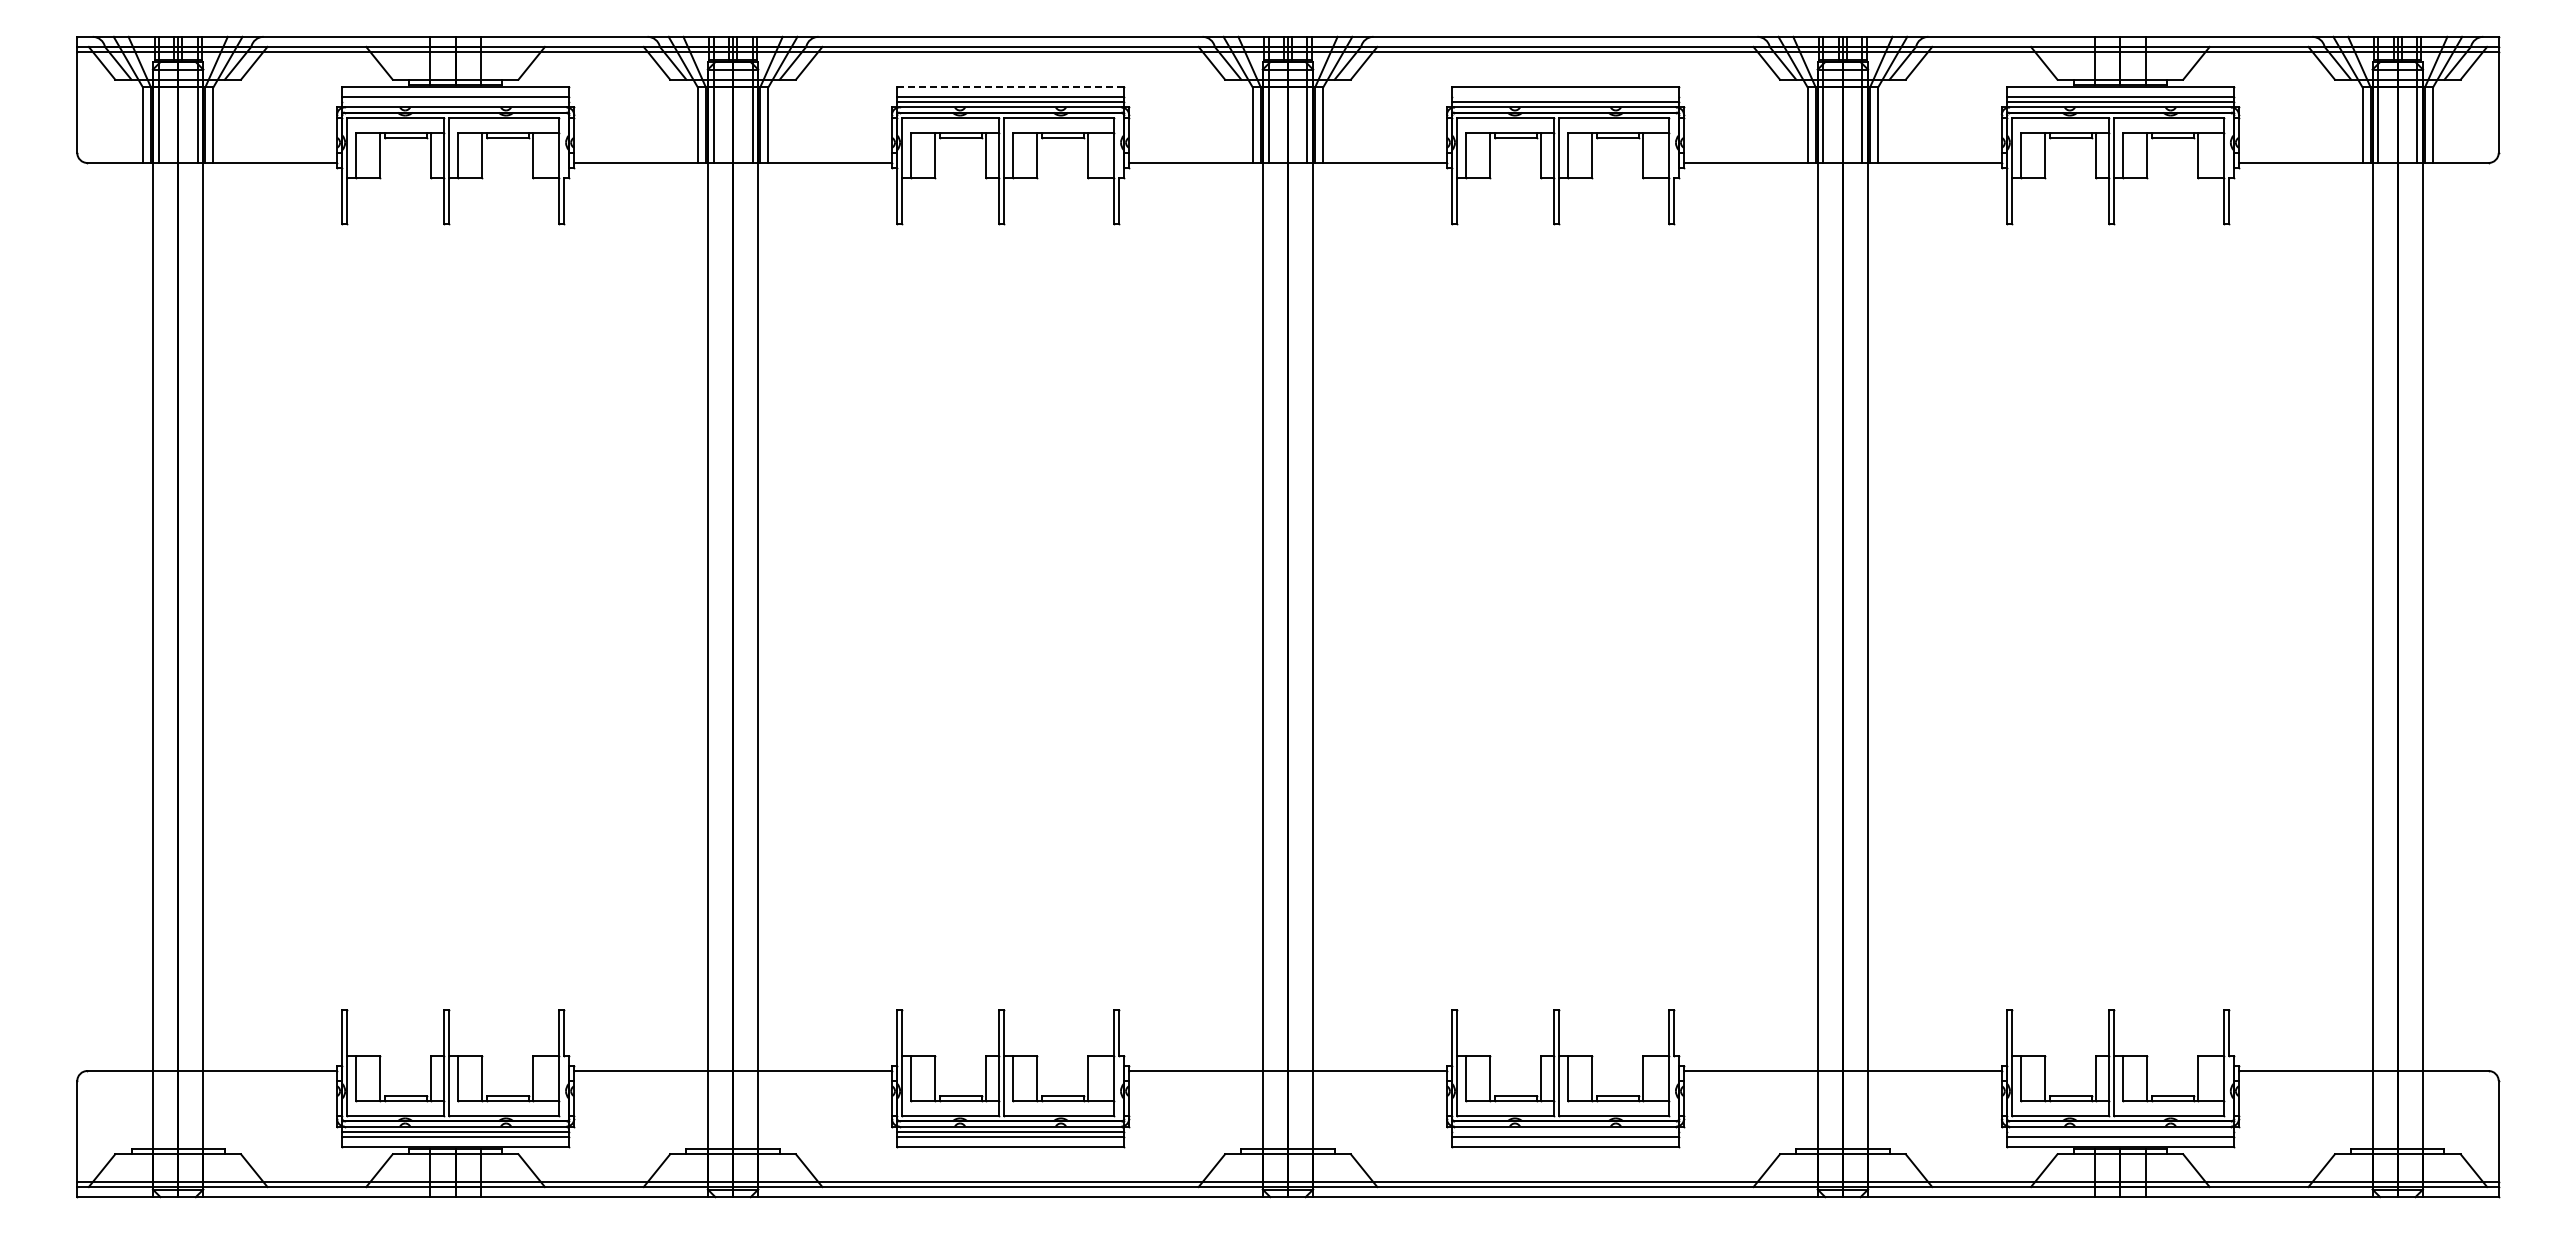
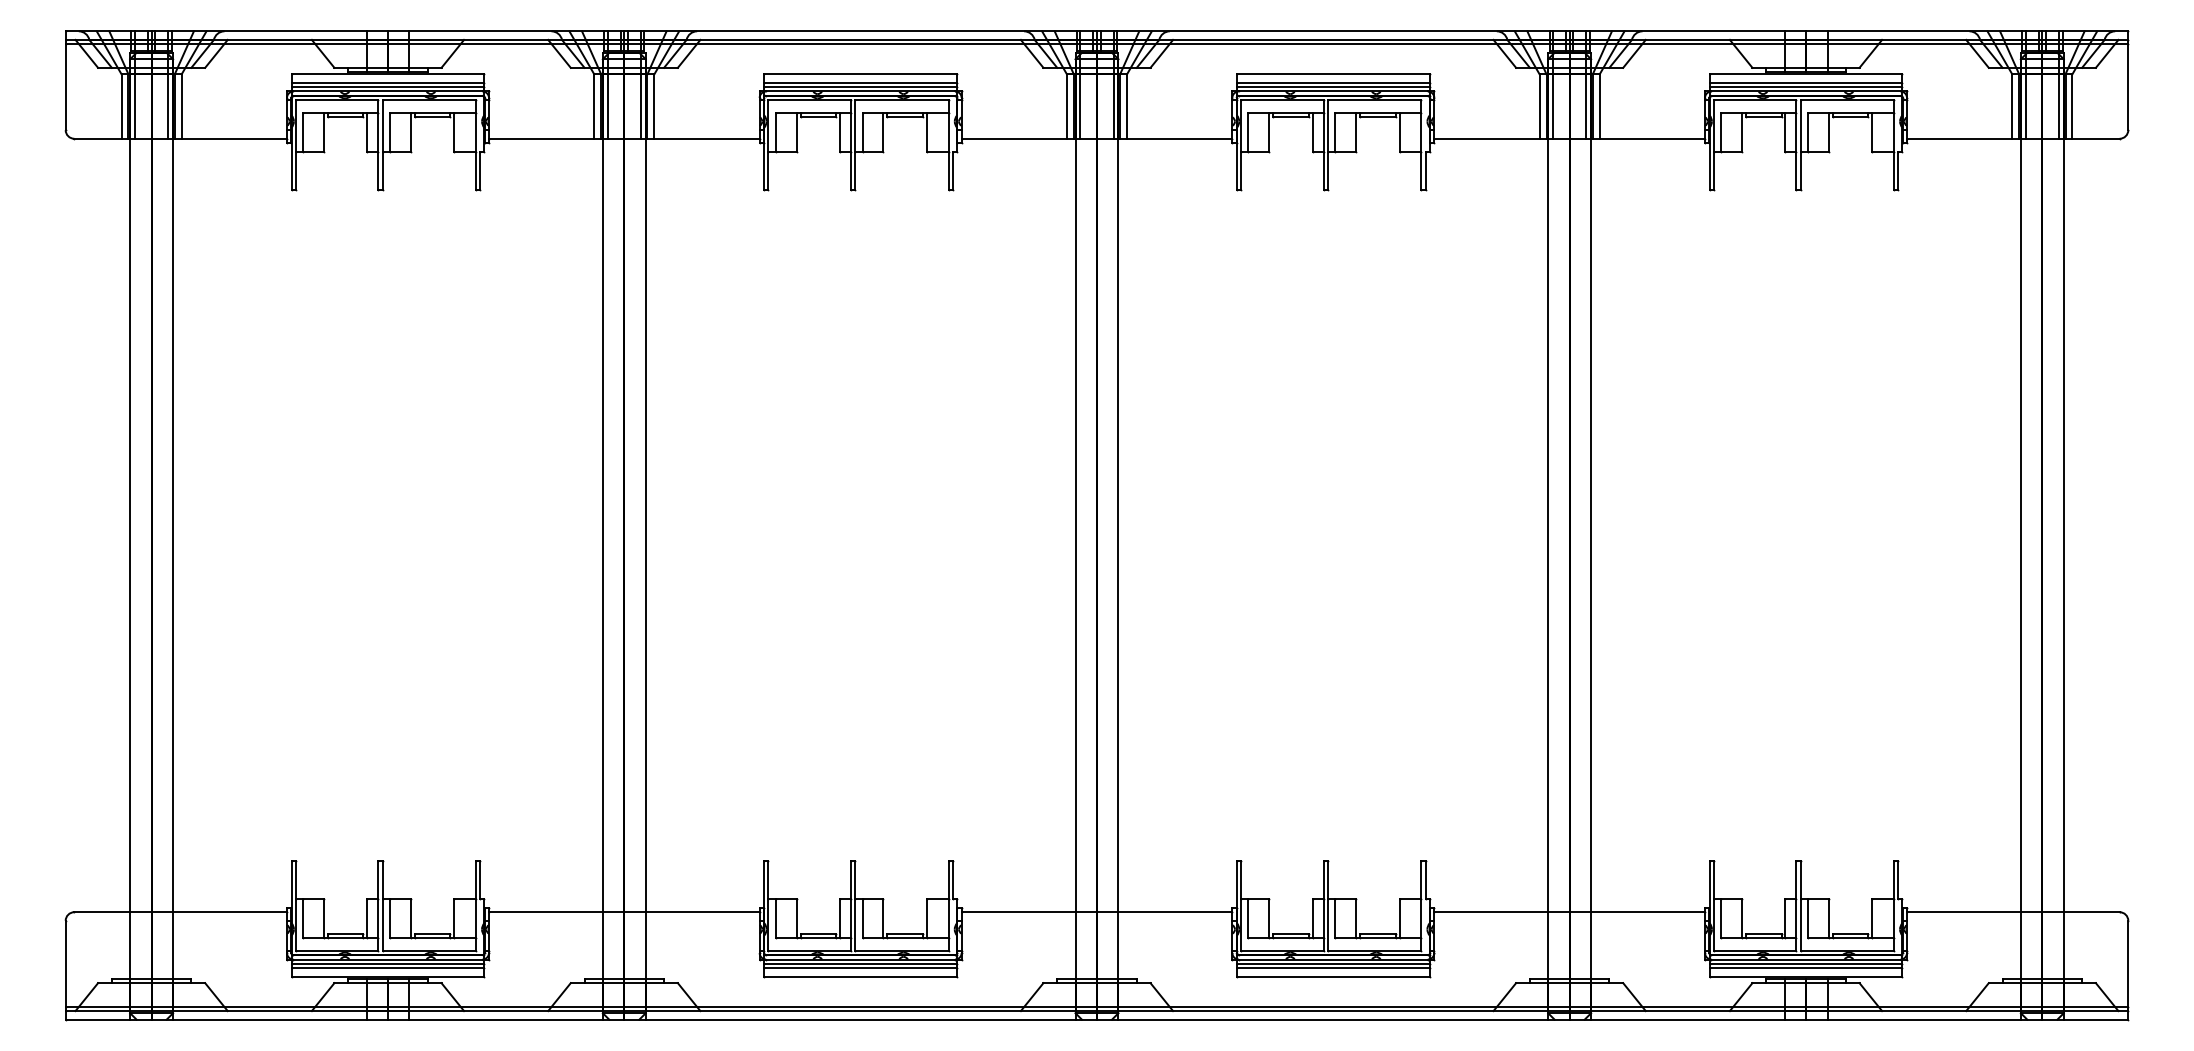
line: (1010, 87) -> (860, 74), dashed -> solid
line: (1565, 97) -> (1333, 82), added
line: (455, 102) -> (387, 87), added
line: (1565, 1131) -> (1333, 963), added
line: (2120, 1131) -> (1806, 963), added

